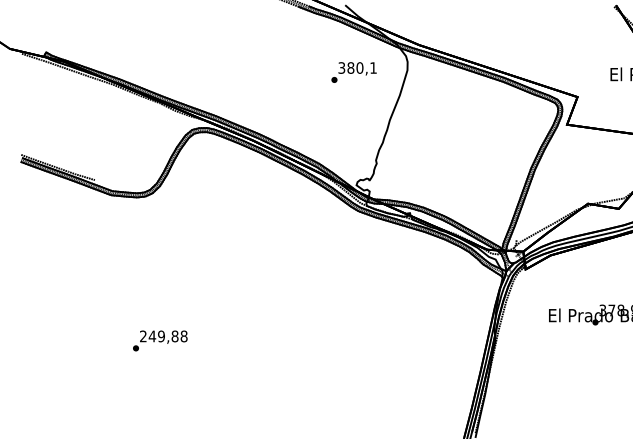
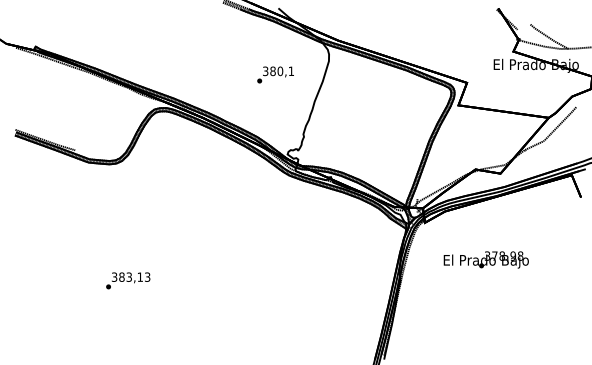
text: (353, 71) -> (275, 74), moved
text: (162, 335) -> (130, 276), 249,88 -> 383,13

